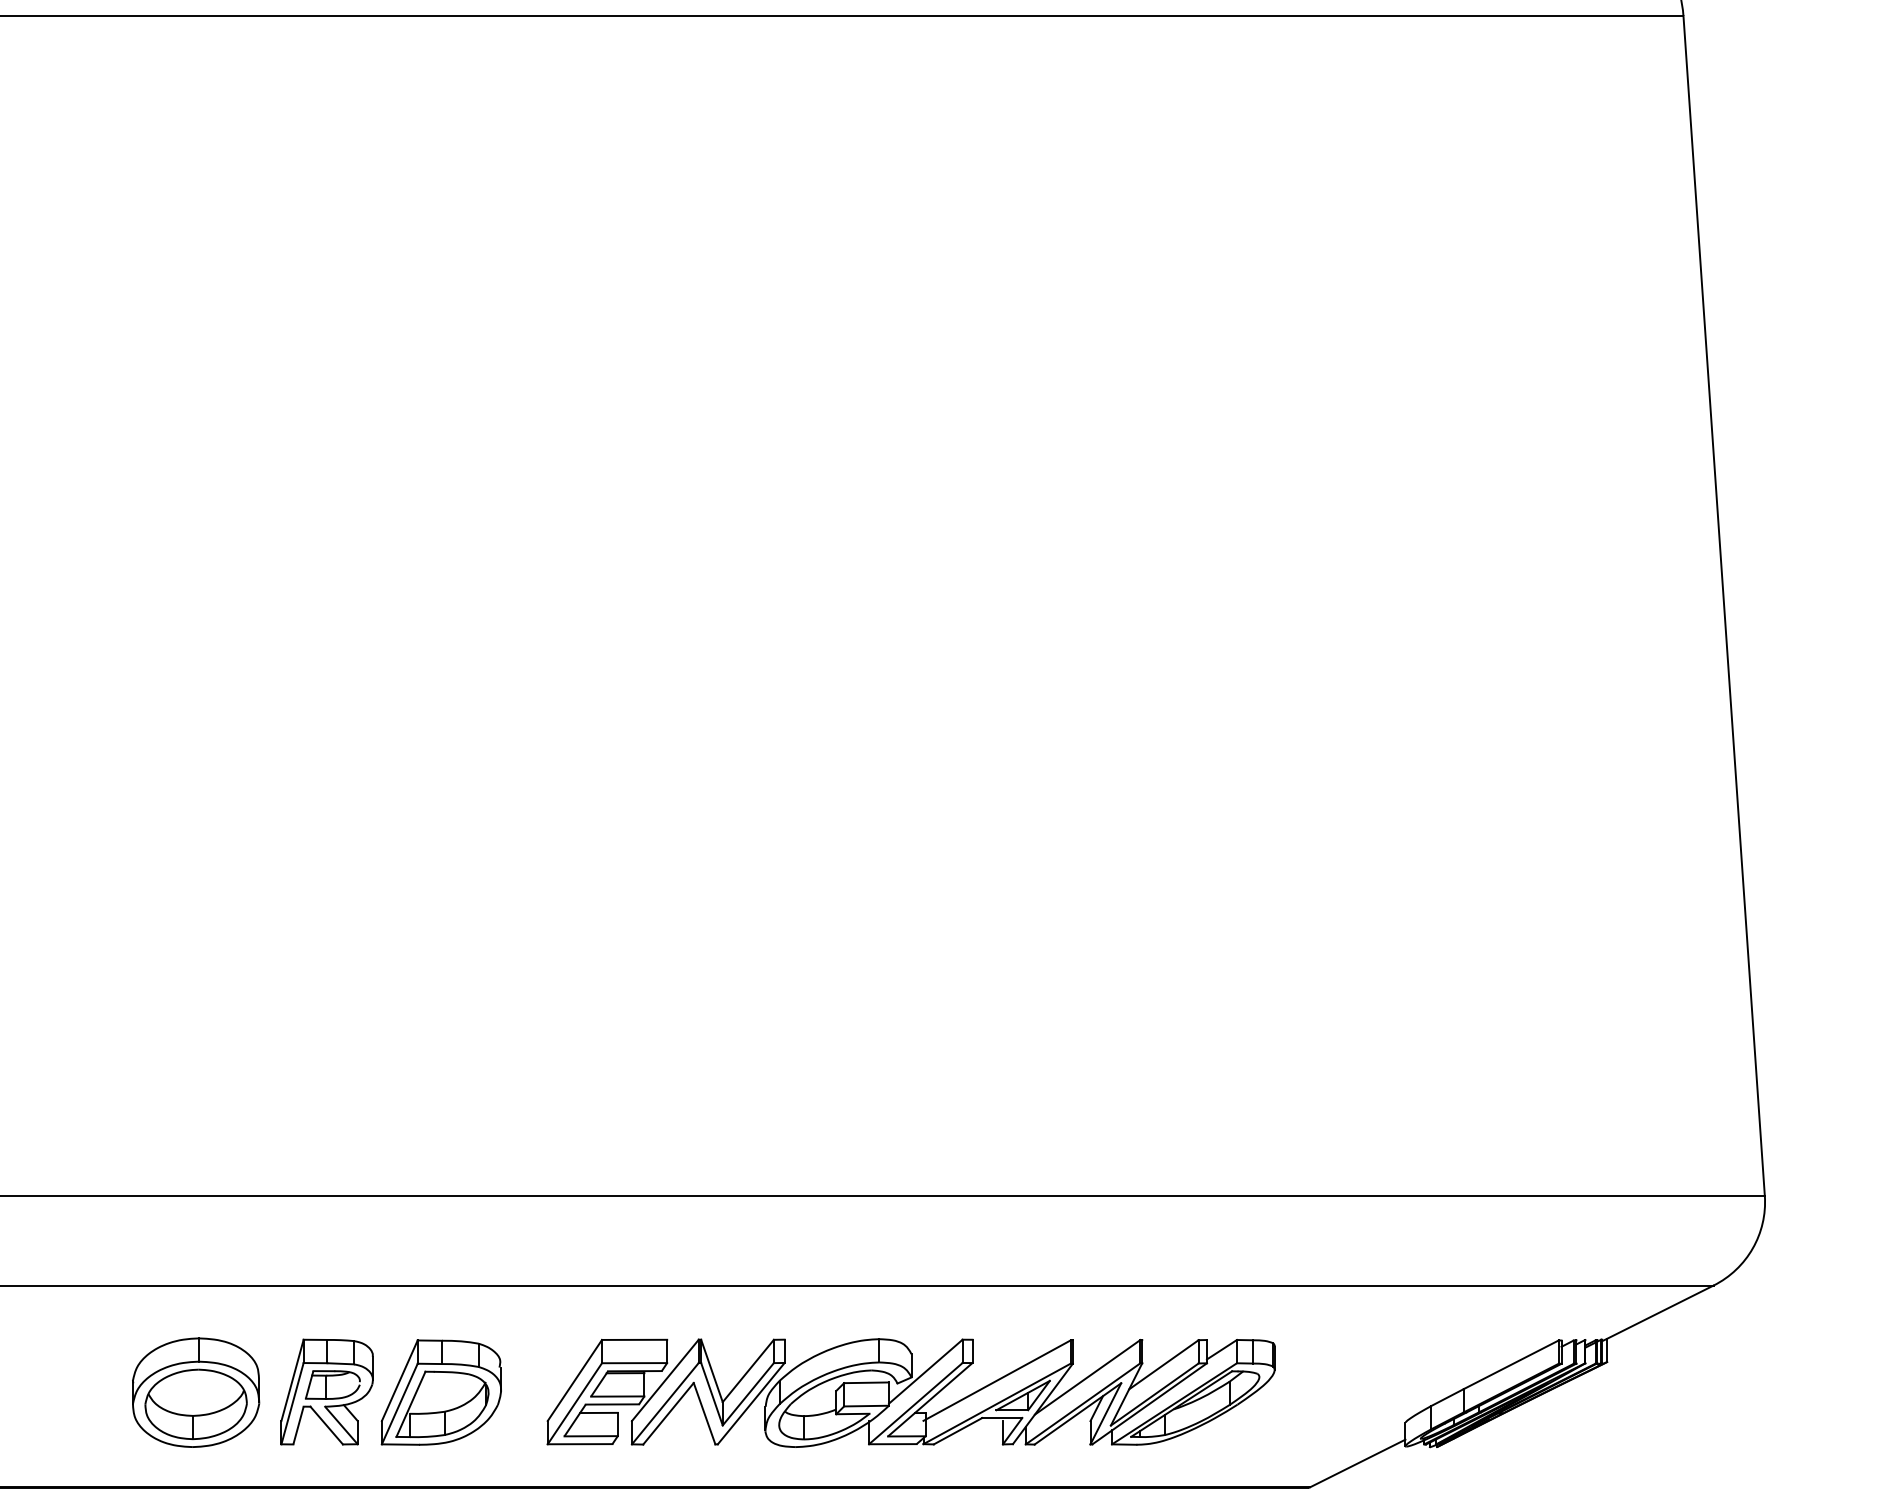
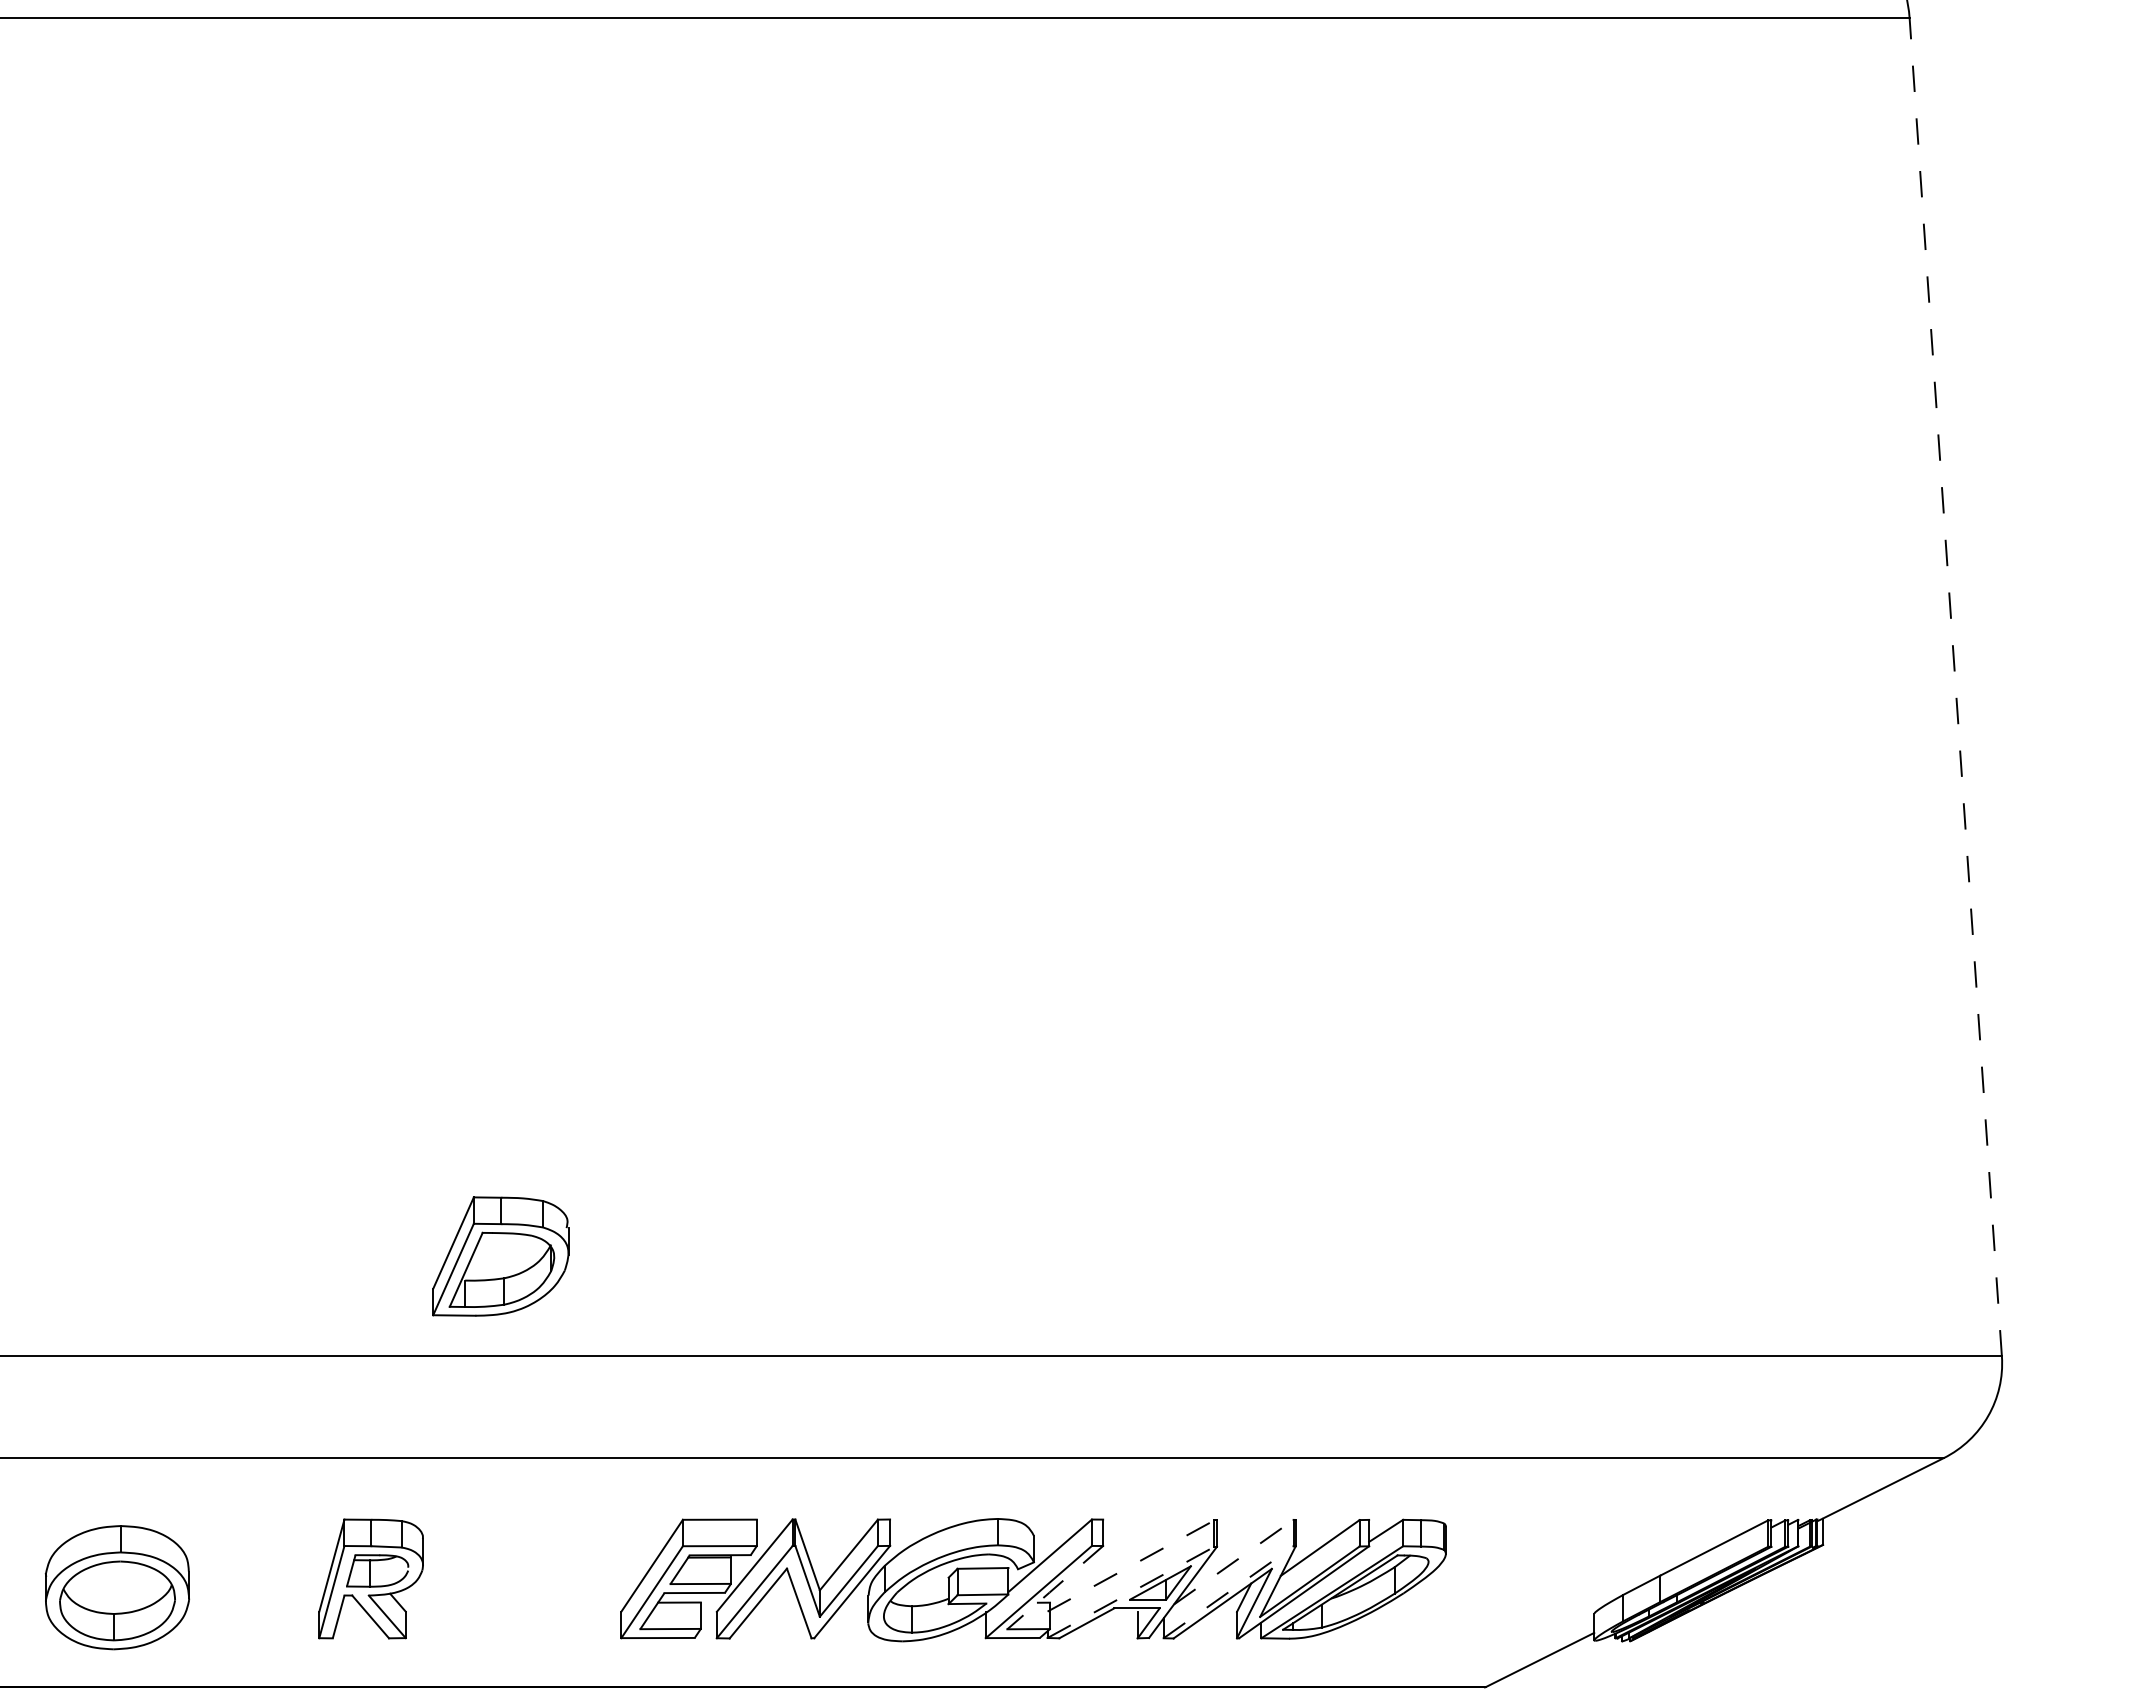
line: (1723, 606) -> (1955, 687), solid -> dashed
line: (1088, 1376) -> (1234, 1561), solid -> dashed
line: (997, 1380) -> (1131, 1565), solid -> dashed
part: (195, 1392) -> (116, 1587), moved
part: (441, 1392) -> (500, 1256), moved
line: (929, 1400) -> (1054, 1588), solid -> dashed
line: (997, 1404) -> (1131, 1592), solid -> dashed
line: (1083, 1404) -> (1228, 1592), solid -> dashed

